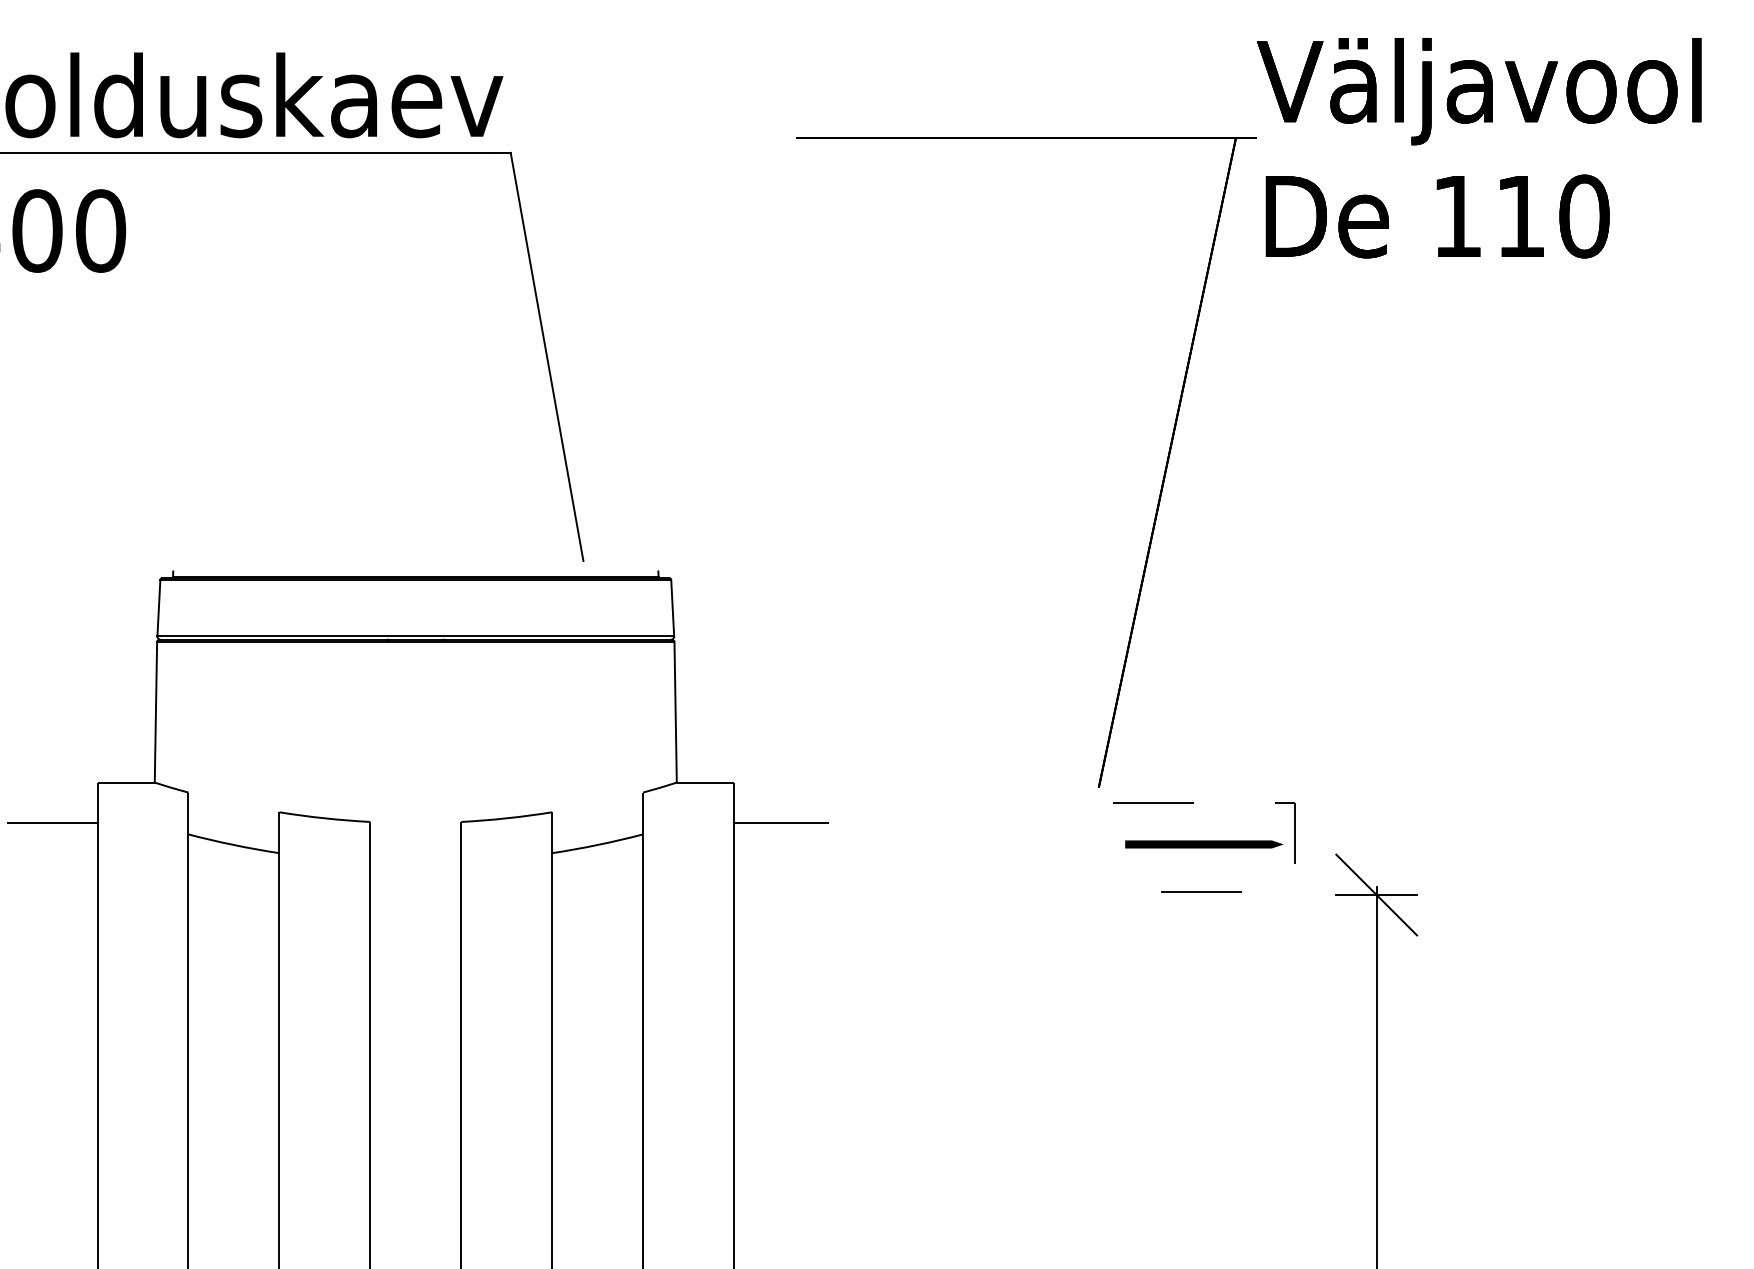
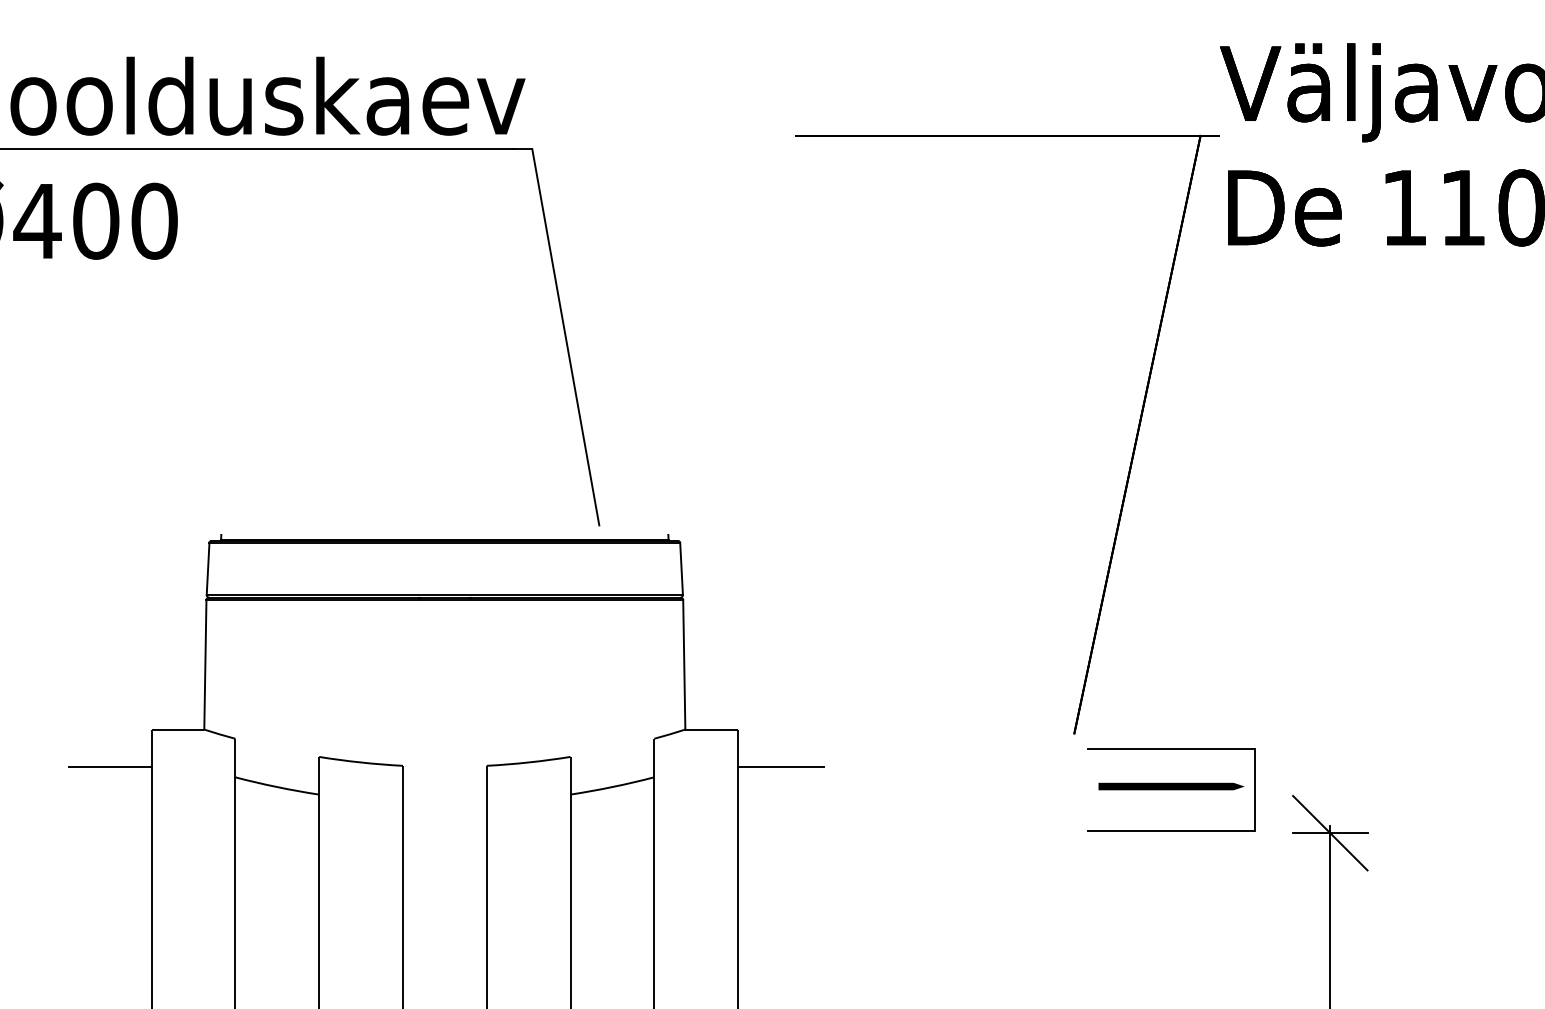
line: (1294, 848) -> (1254, 790), dashed -> solid

